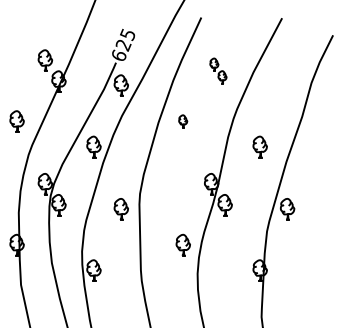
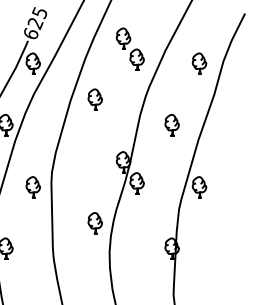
part: (218, 70) -> (130, 48), size x1.67
part: (287, 85) -> (199, 63), added
part: (182, 121) -> (94, 99), size x1.67

